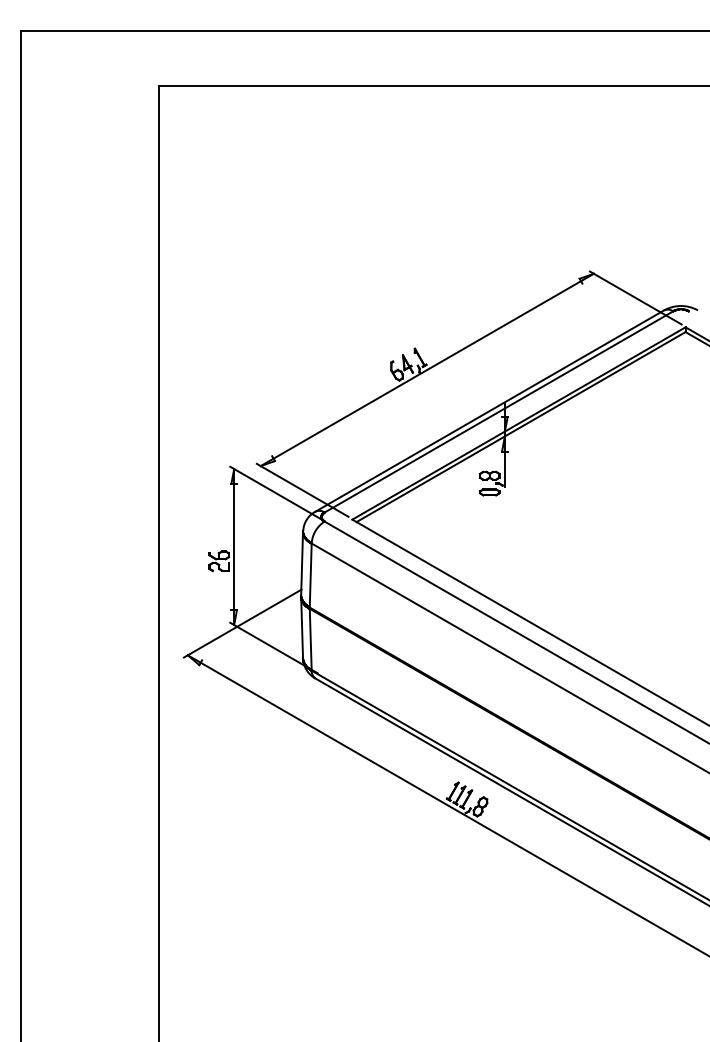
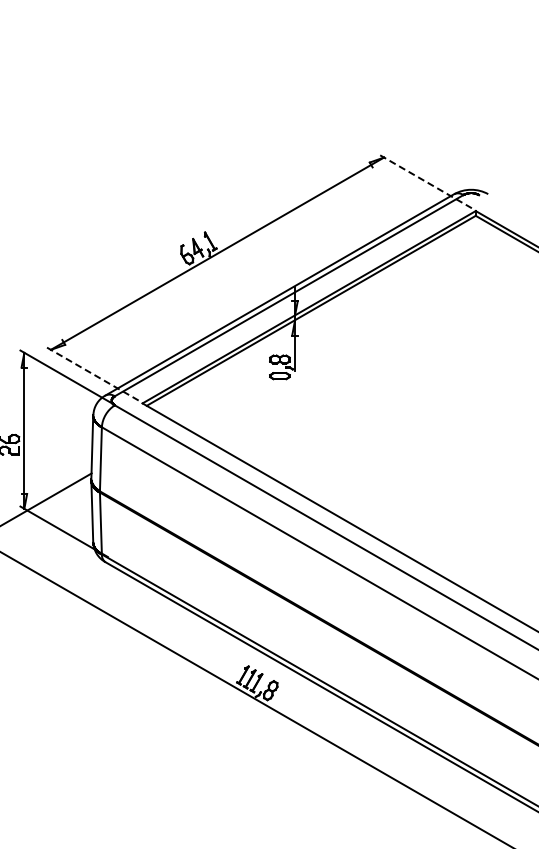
line: (635, 298) -> (425, 182), solid -> dashed
line: (302, 490) -> (92, 374), solid -> dashed

